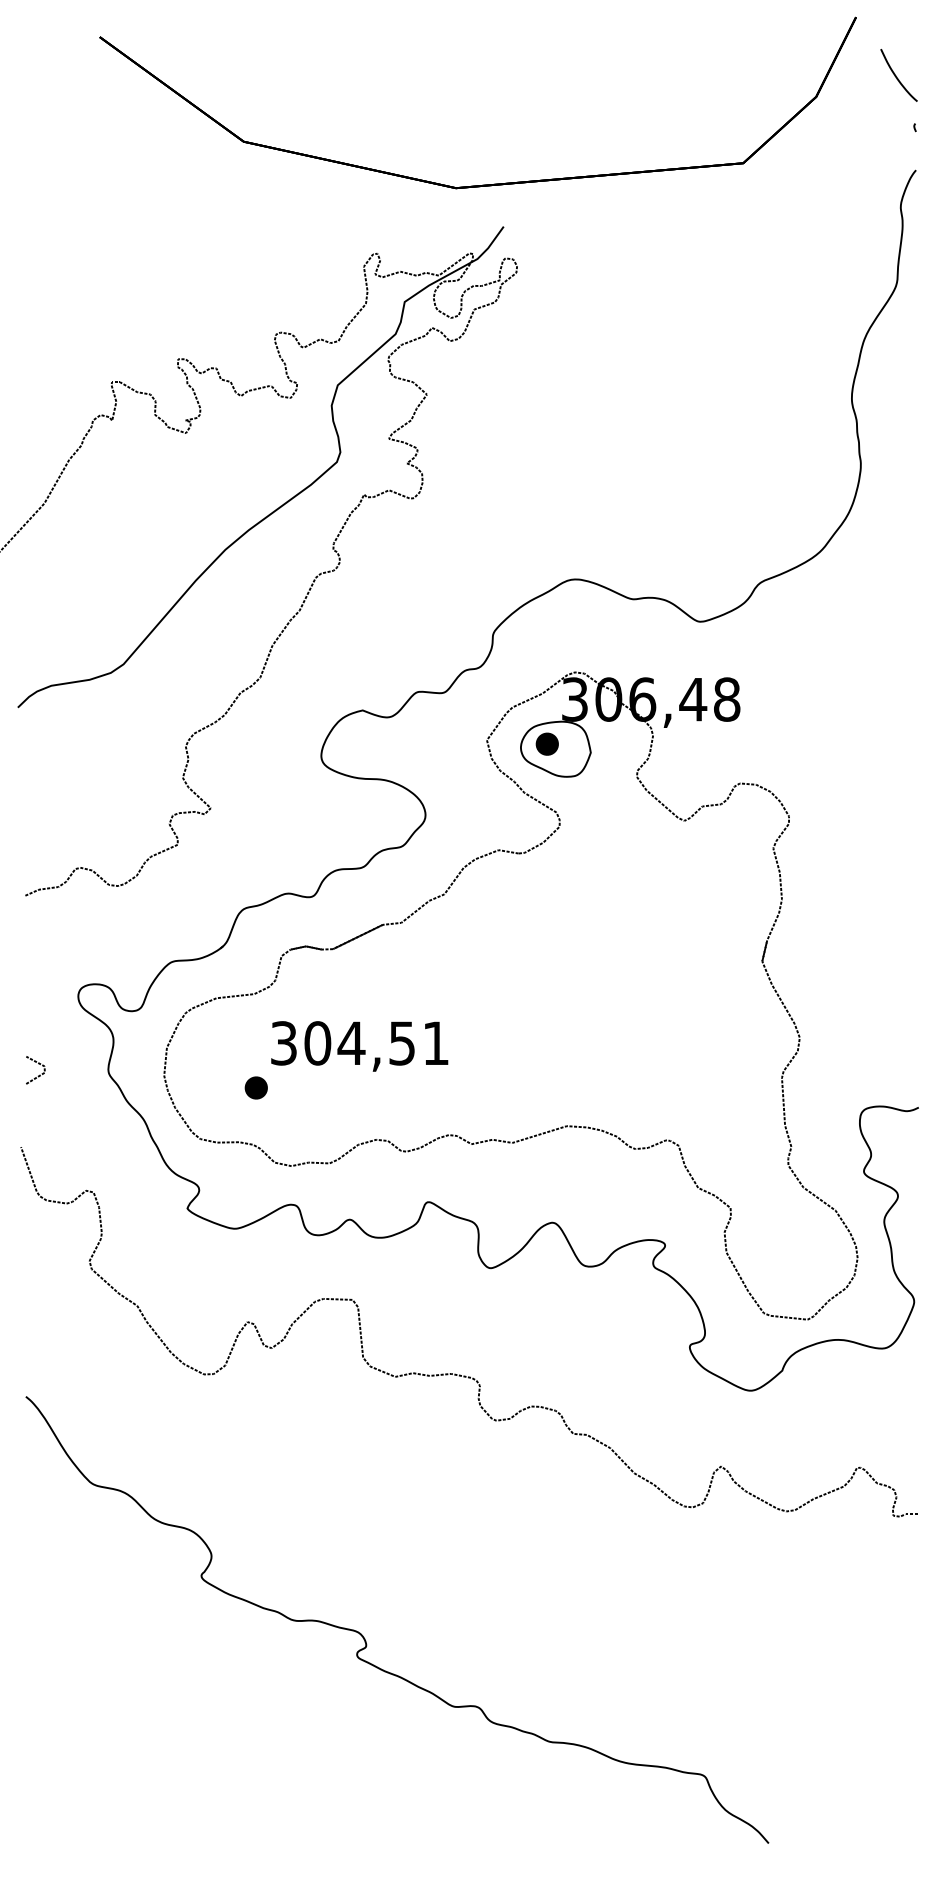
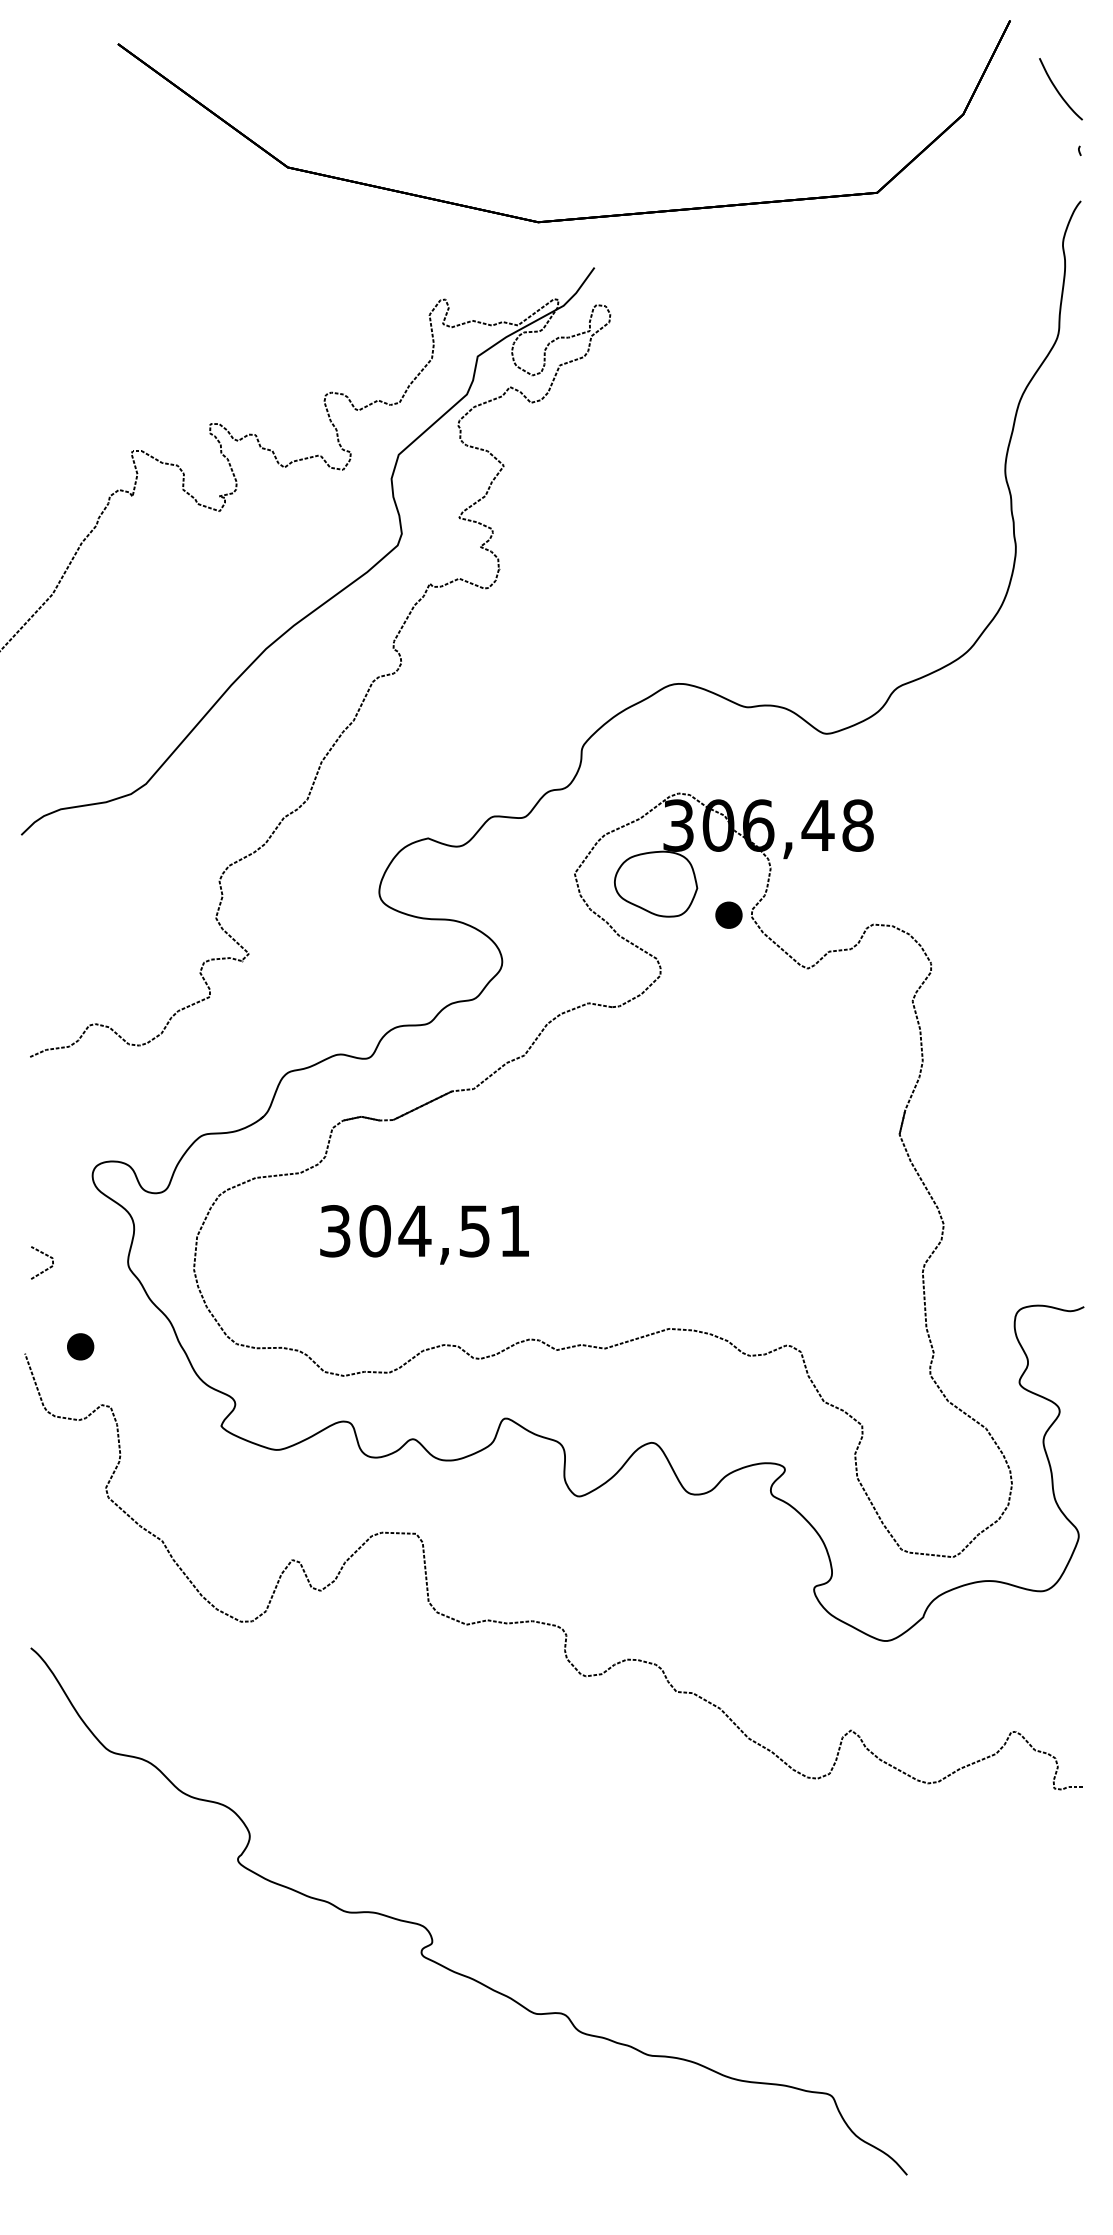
part: (546, 743) -> (728, 914), moved
part: (256, 1087) -> (80, 1346), moved

